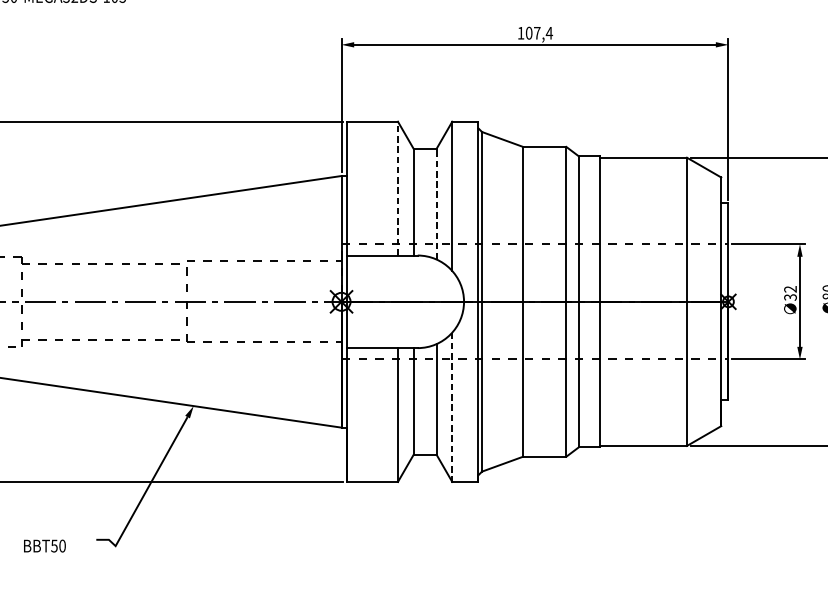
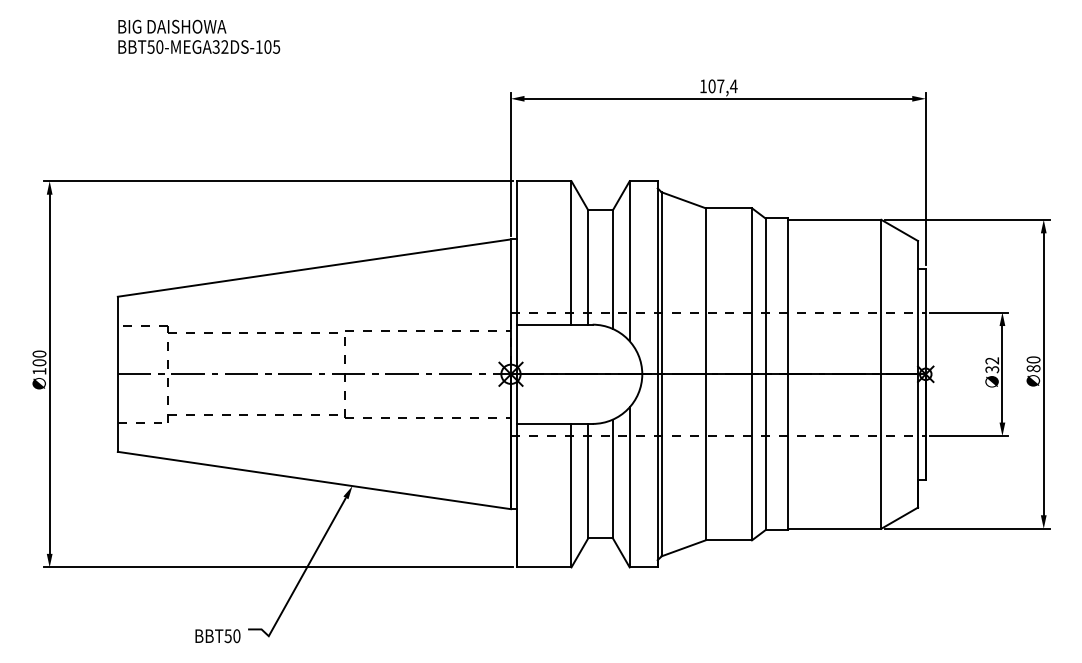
line: (398, 188) -> (571, 252), dashed -> solid
line: (436, 204) -> (612, 269), dashed -> solid
line: (452, 407) -> (629, 487), dashed -> solid
text: (44, 546) -> (217, 636), moved

